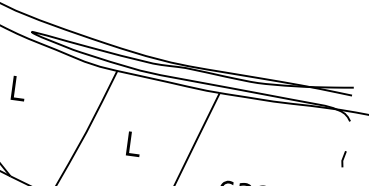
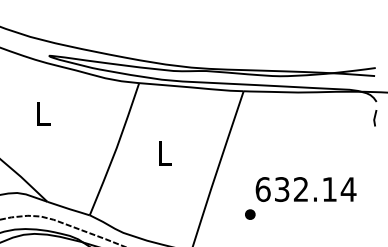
line: (343, 159) -> (375, 118), moved

